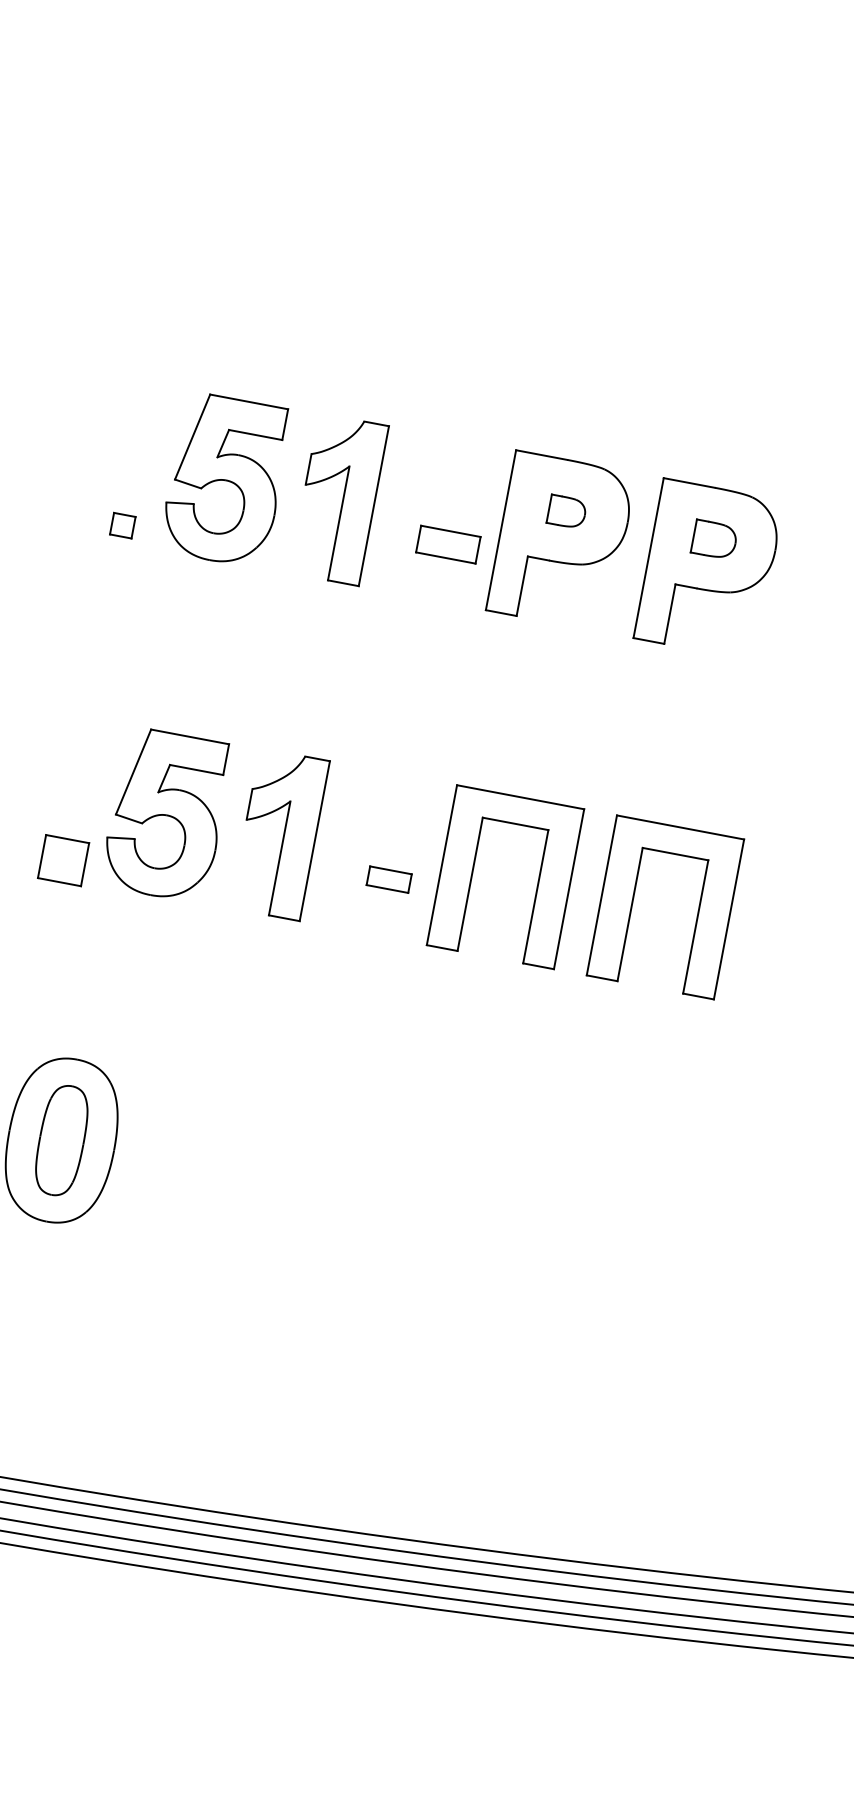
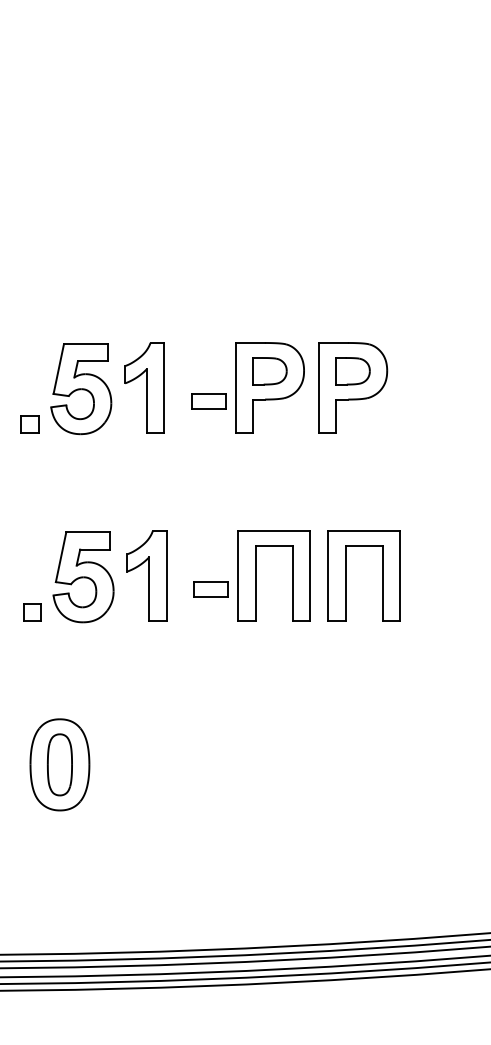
part: (566, 512) -> (269, 371), size x1.67
part: (121, 525) -> (29, 424), size x1.43
part: (713, 539) -> (352, 371), size x1.43
part: (64, 860) -> (32, 612), size x0.71
part: (388, 879) -> (210, 589), size x1.43

